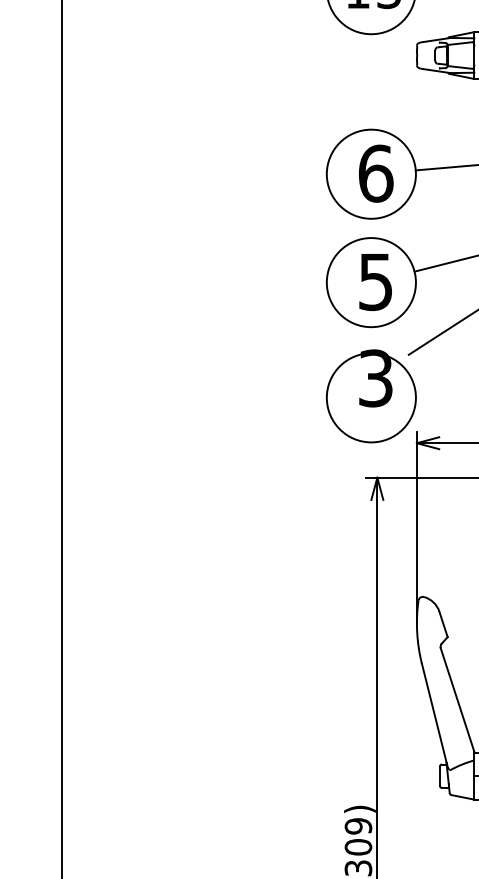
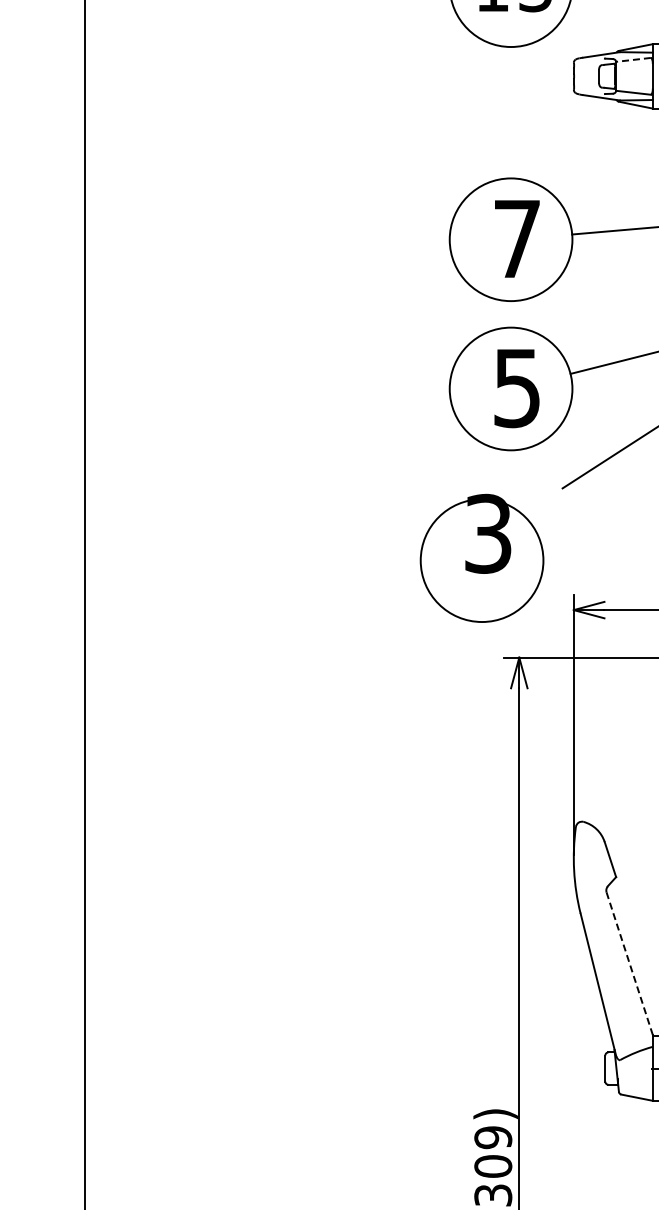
line: (459, 43) -> (632, 59), solid -> dashed
text: (376, 174) -> (517, 239), 6 -> 7
part: (370, 395) -> (481, 557), moved
line: (457, 699) -> (629, 963), solid -> dashed

